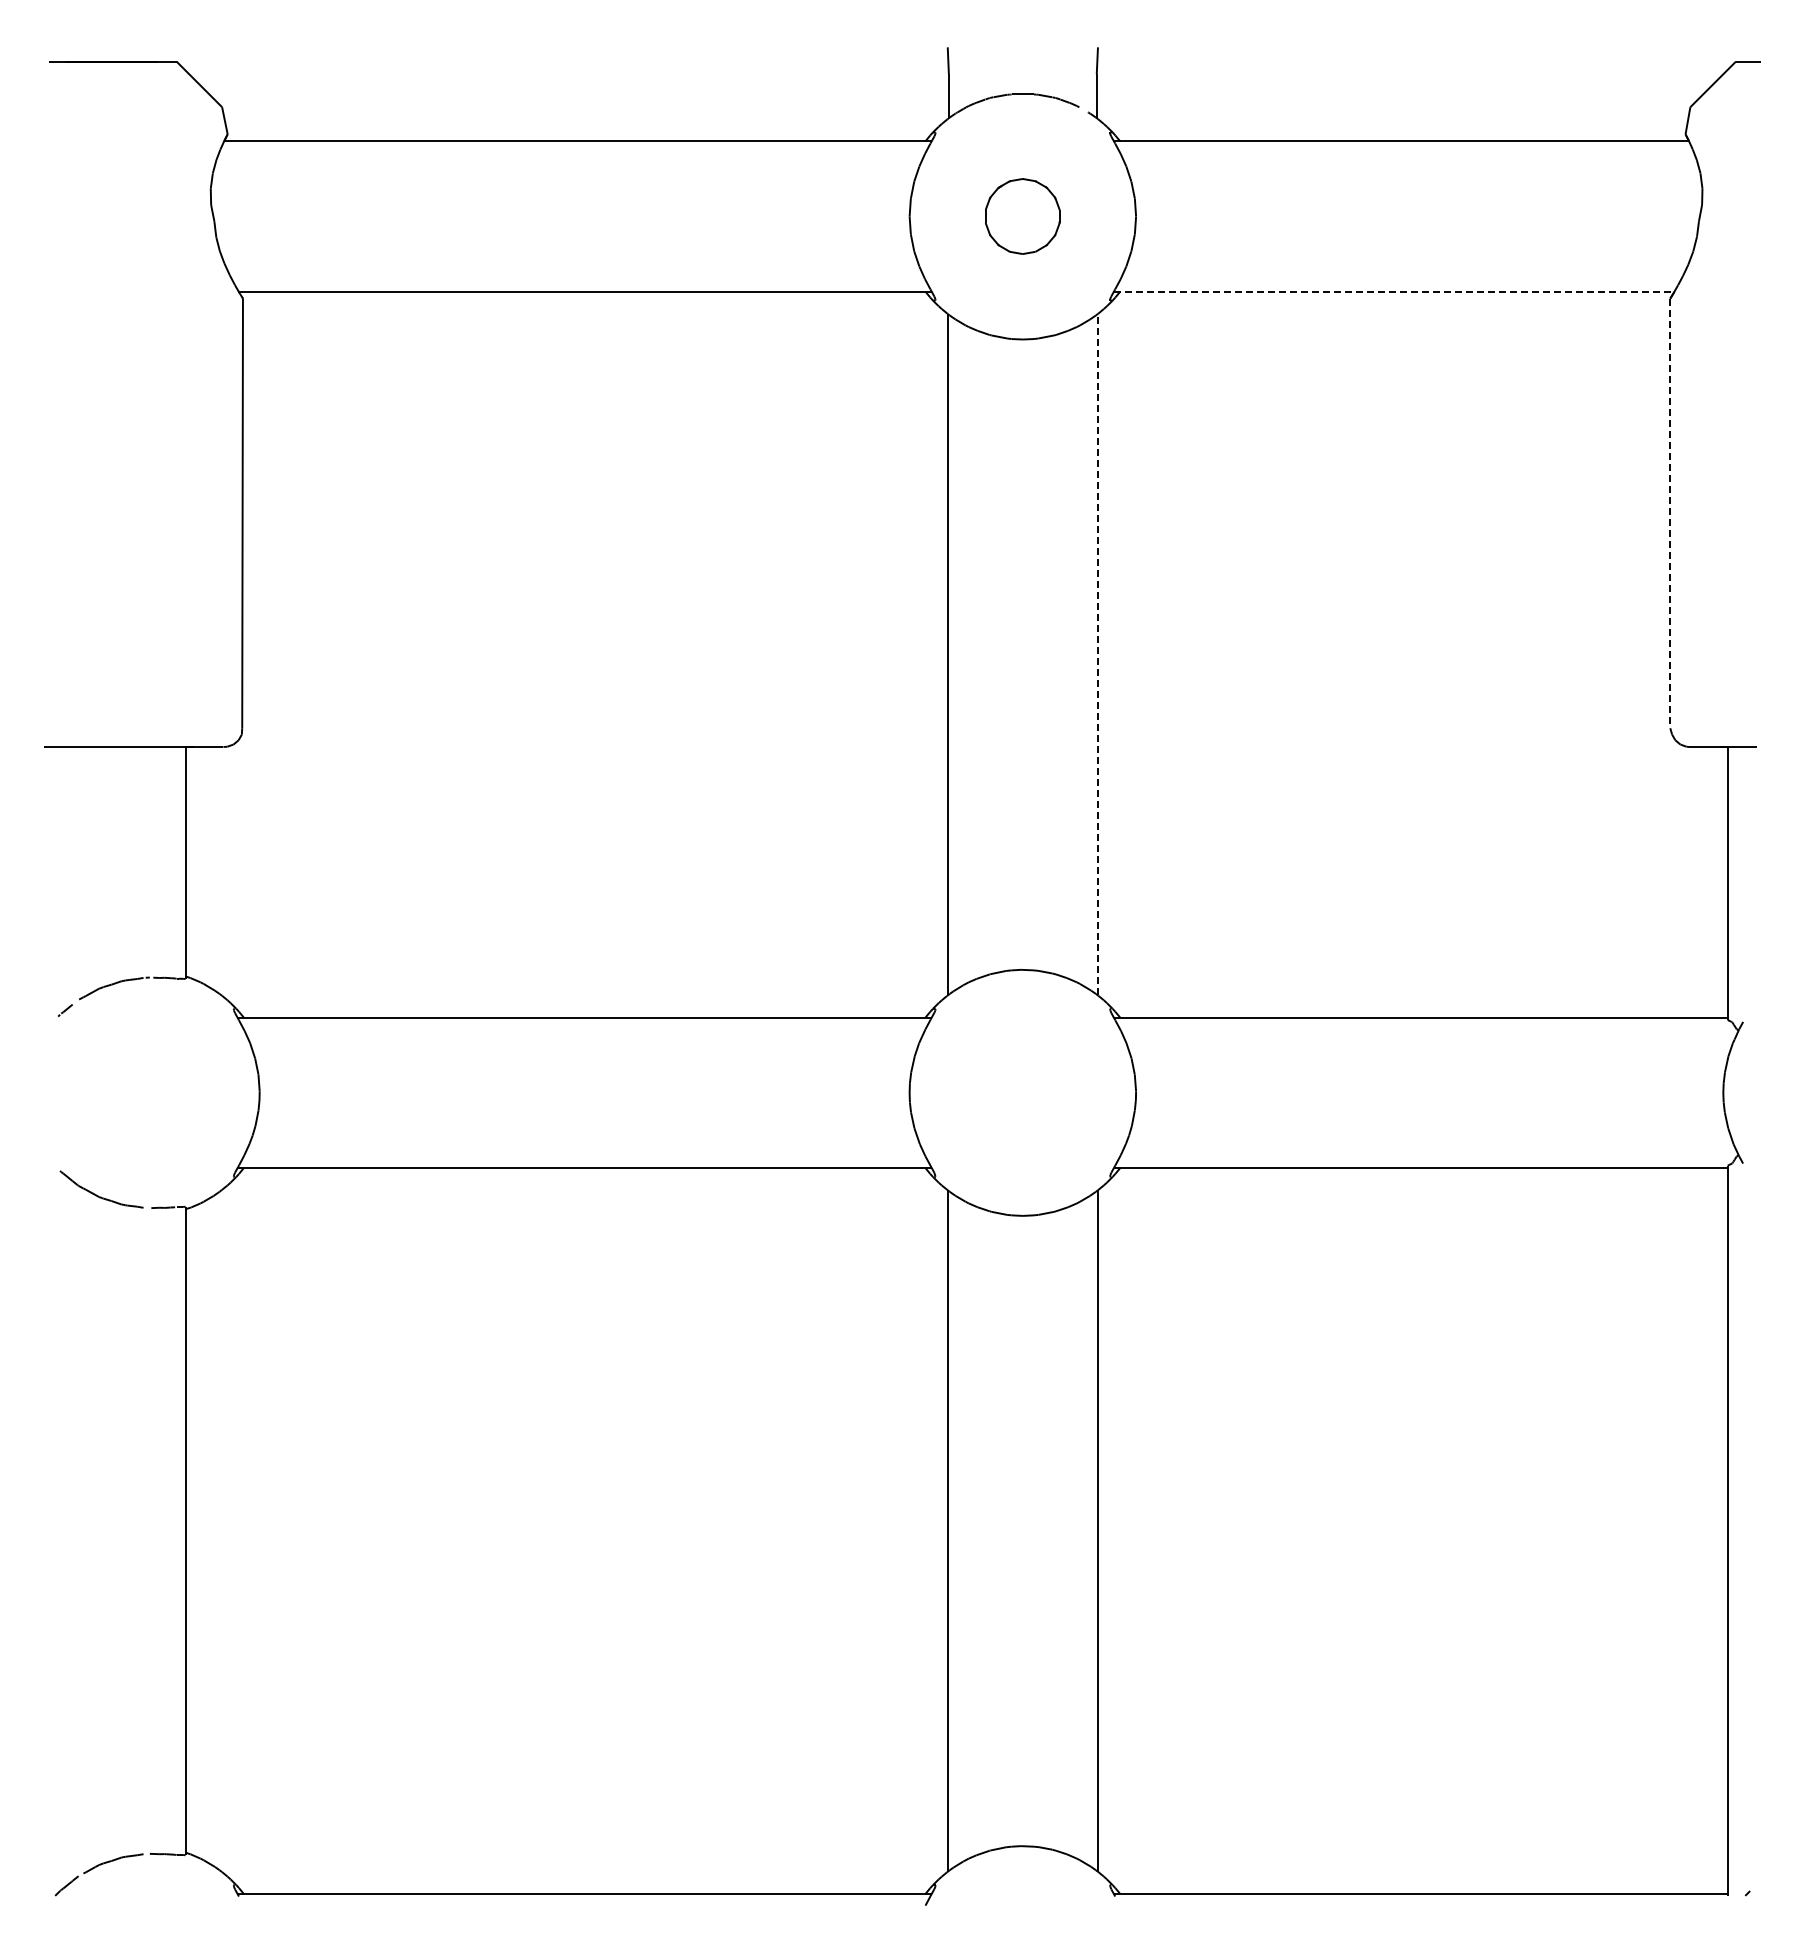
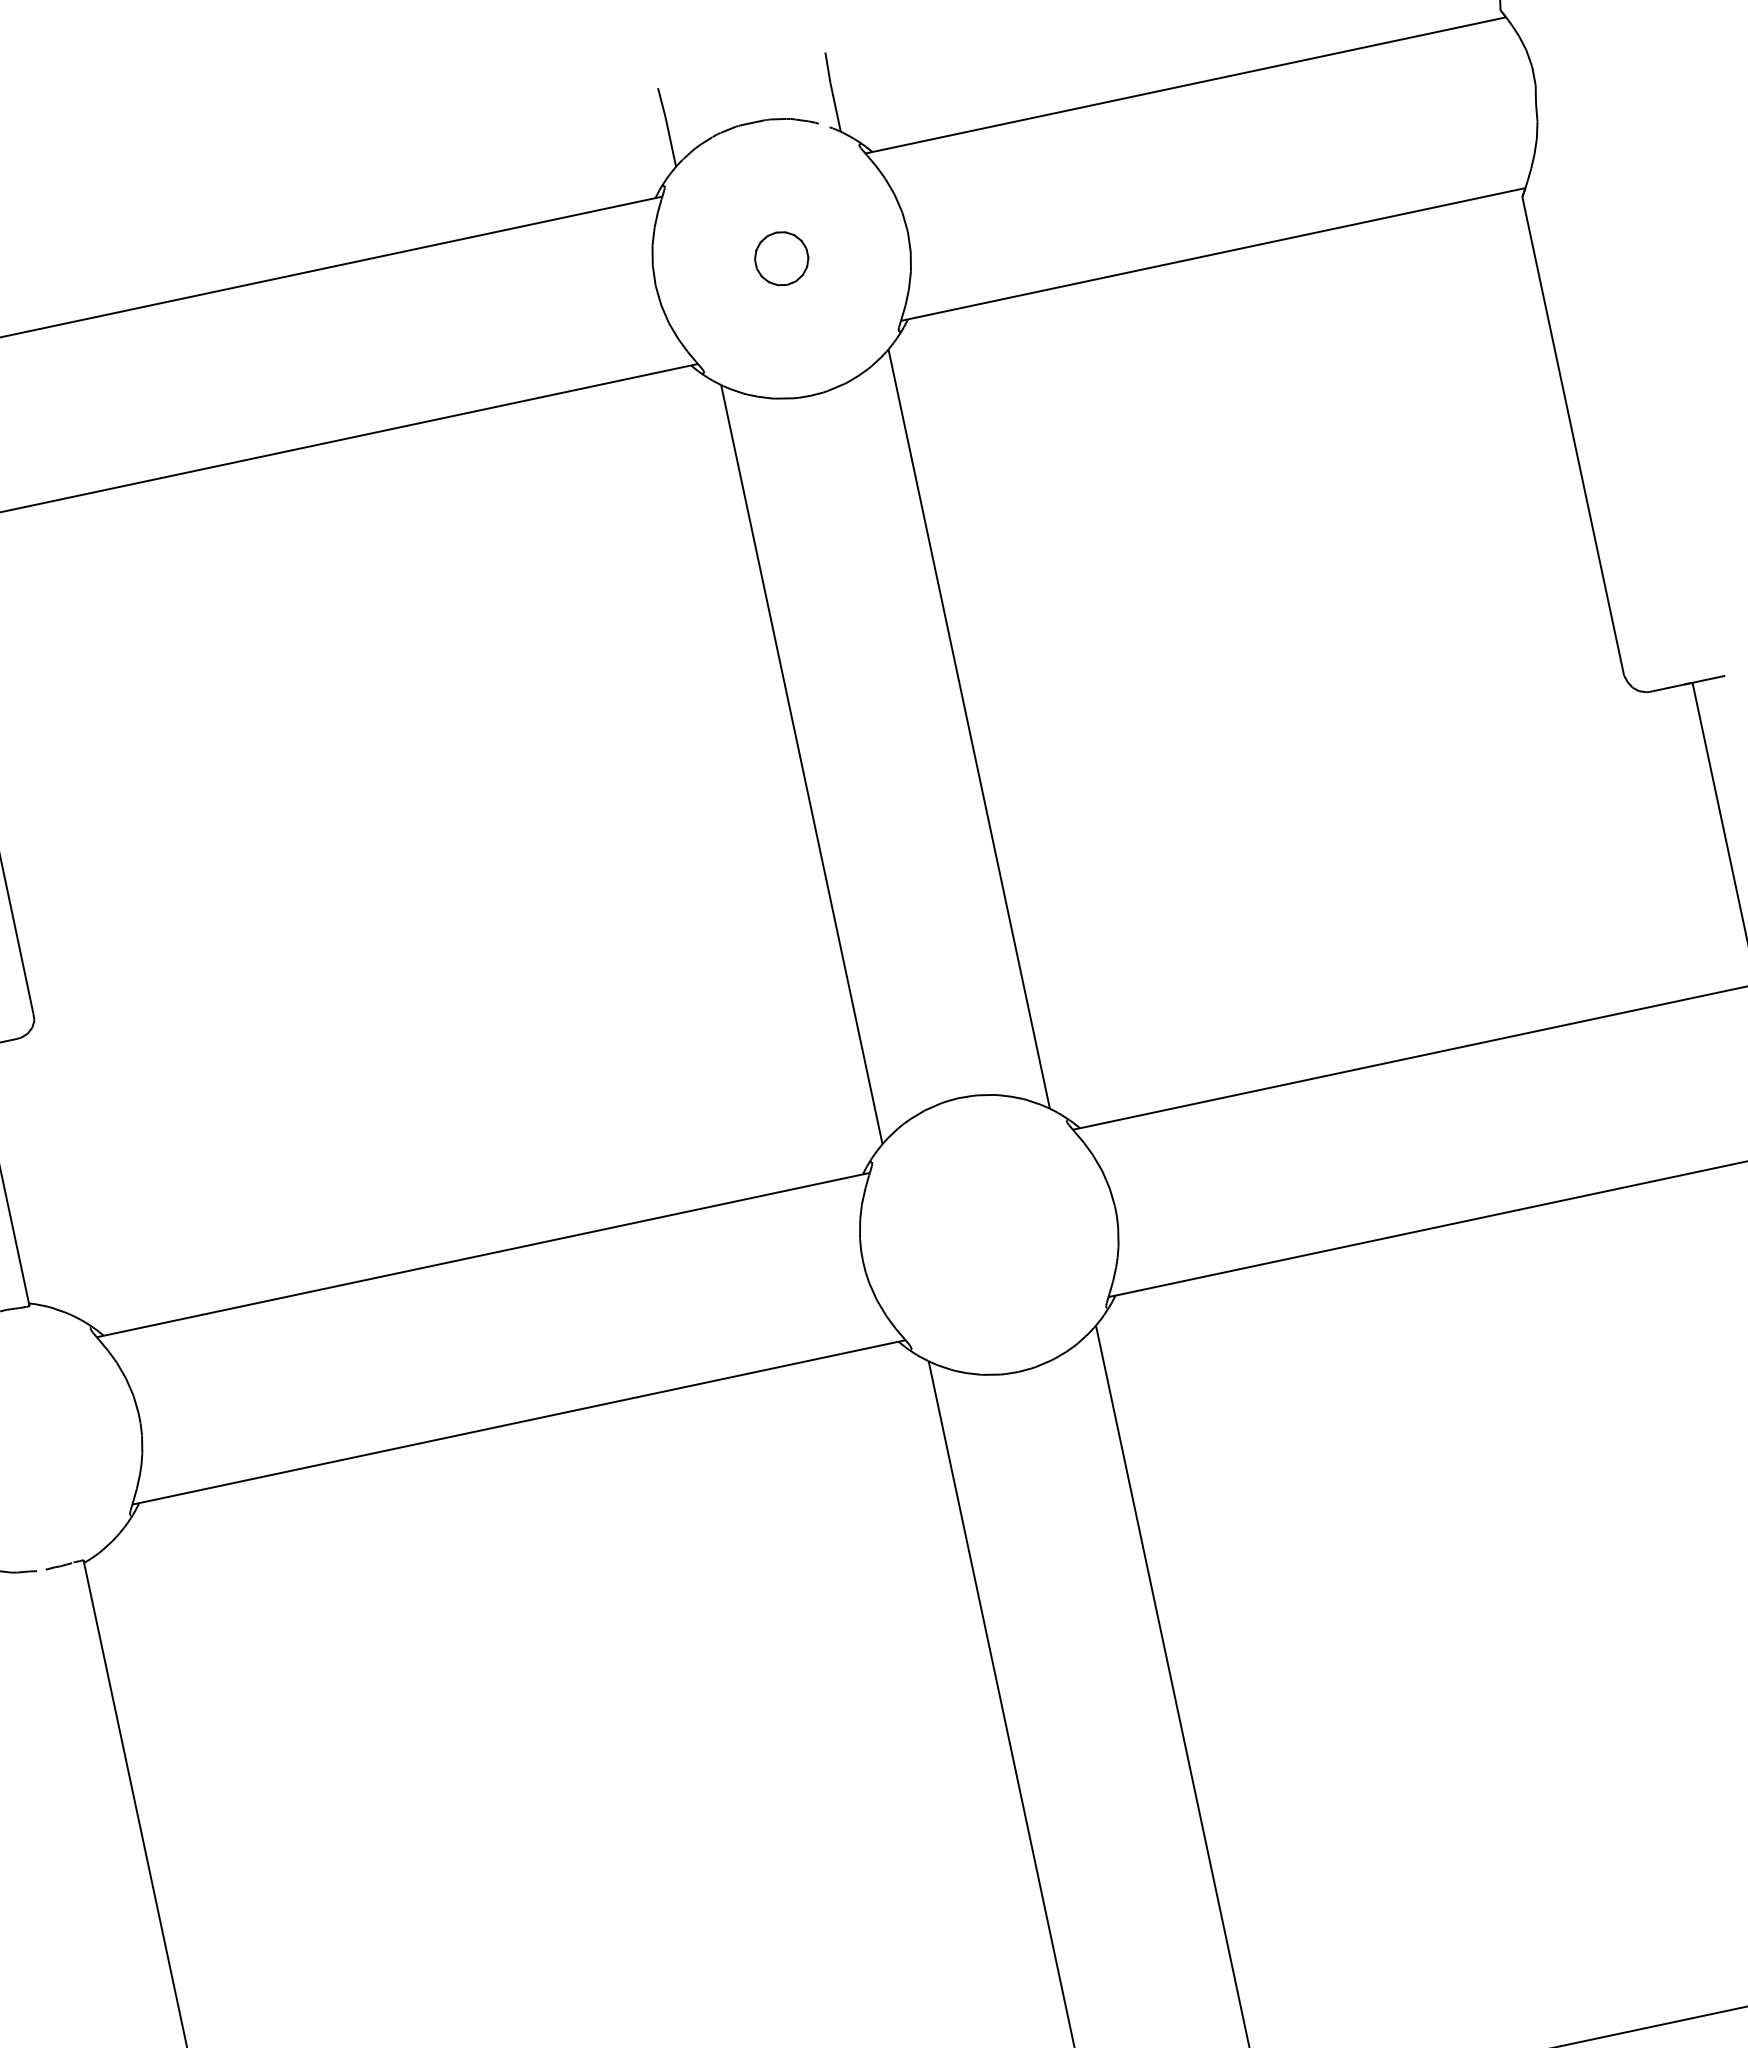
part: (1022, 216) -> (781, 258), size x0.62
line: (1394, 291) -> (1213, 254), dashed -> solid
line: (1670, 513) -> (1573, 436), dashed -> solid
line: (1097, 654) -> (968, 728), dashed -> solid

